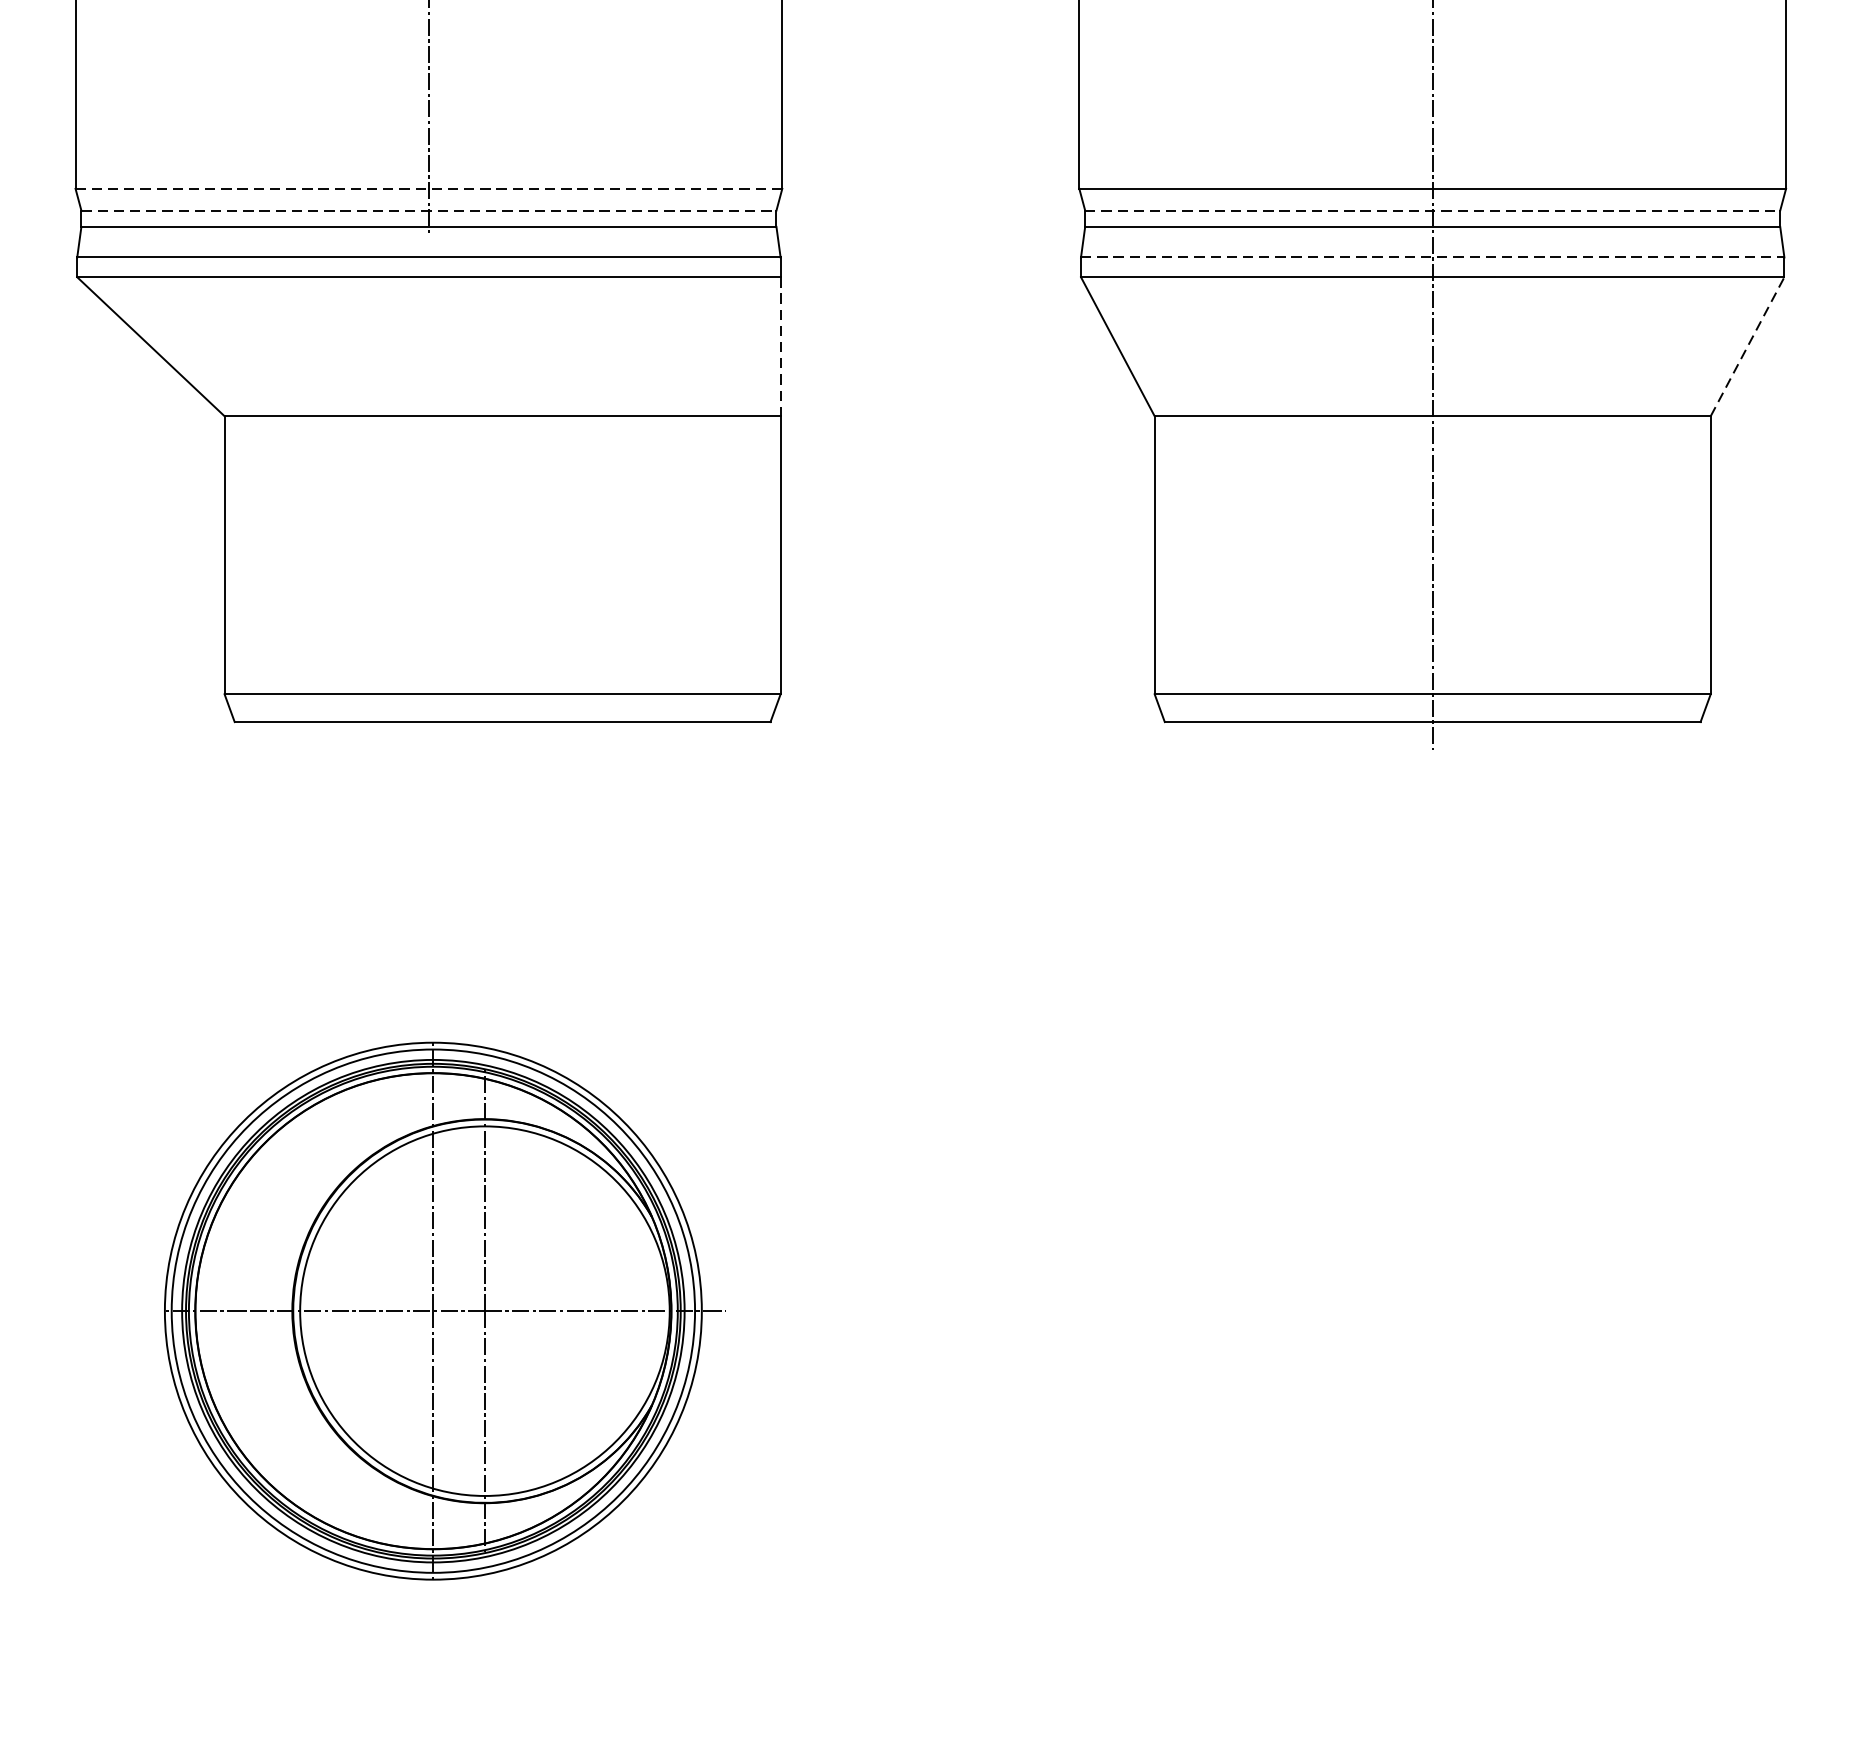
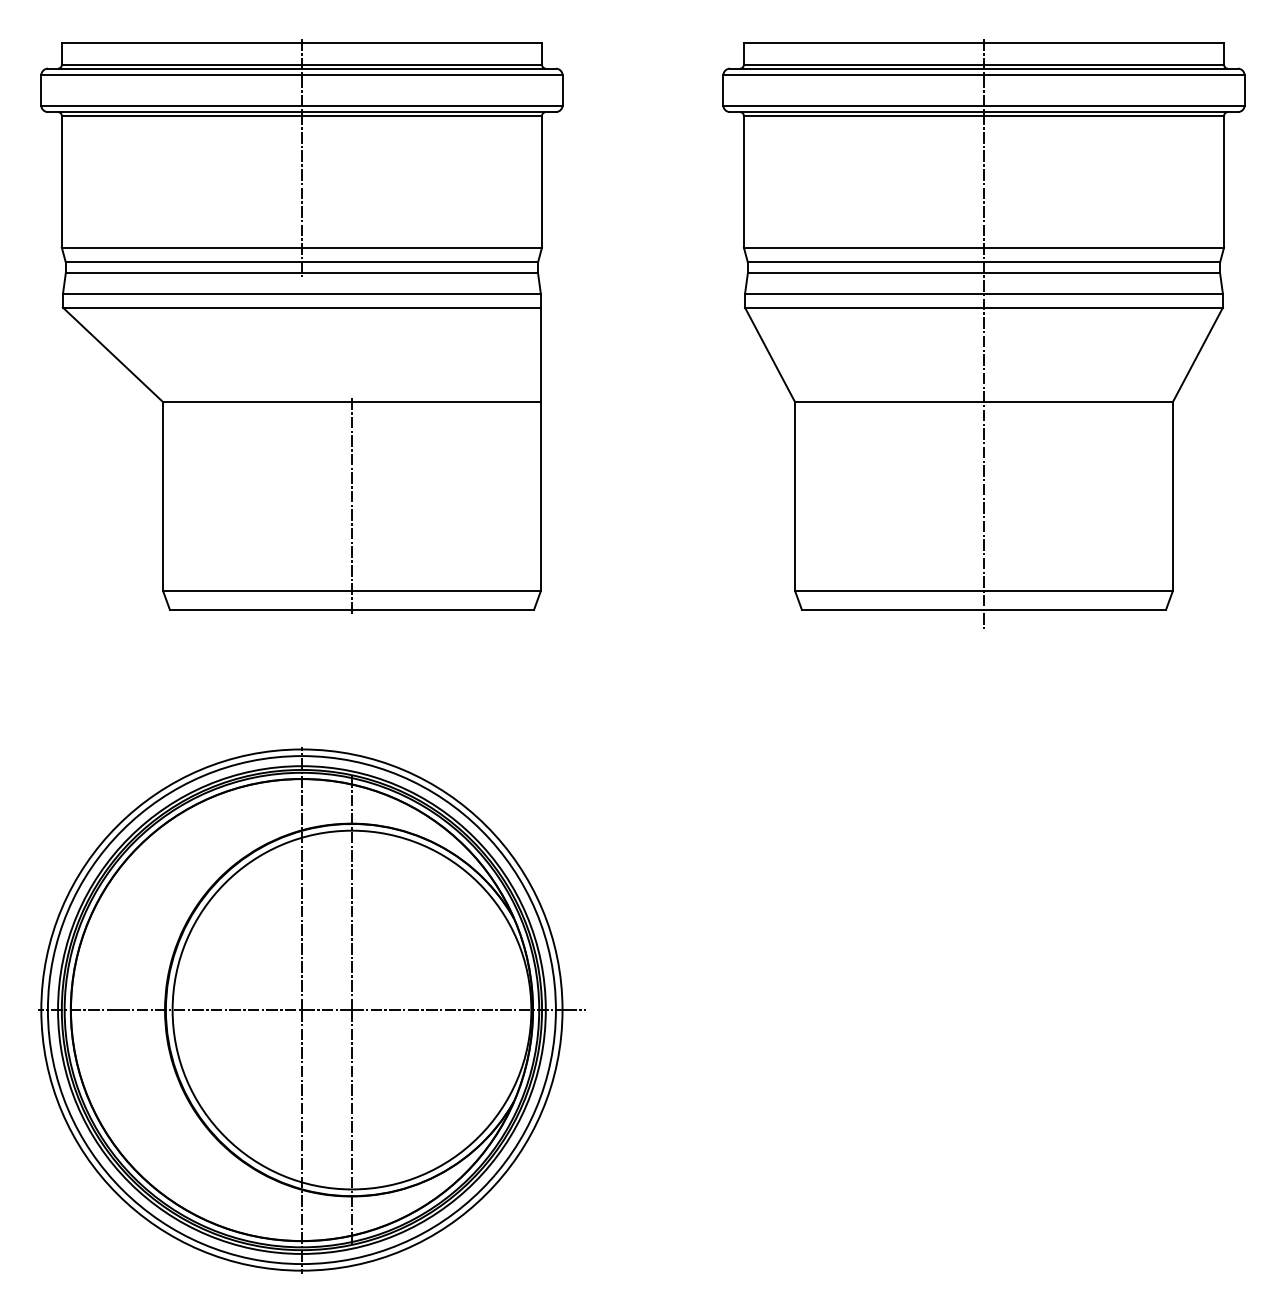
line: (429, 188) -> (302, 247), dashed -> solid
line: (429, 210) -> (302, 262), dashed -> solid
line: (1433, 210) -> (984, 262), dashed -> solid
line: (1431, 257) -> (983, 294), dashed -> solid
line: (1748, 346) -> (1198, 354), dashed -> solid
line: (780, 347) -> (540, 355), dashed -> solid
line: (503, 568) -> (352, 505), added
part: (443, 1311) -> (311, 1010), size x1.43

